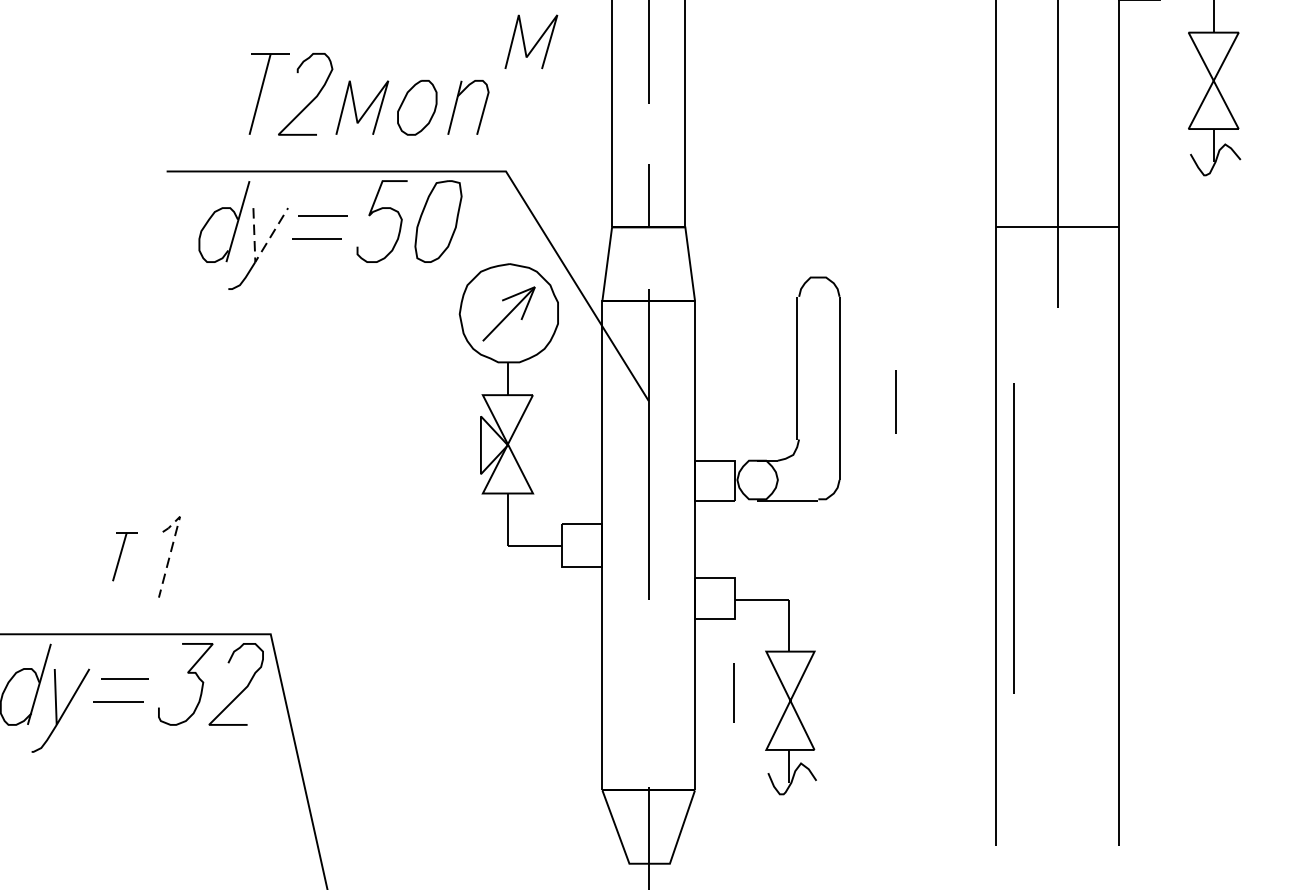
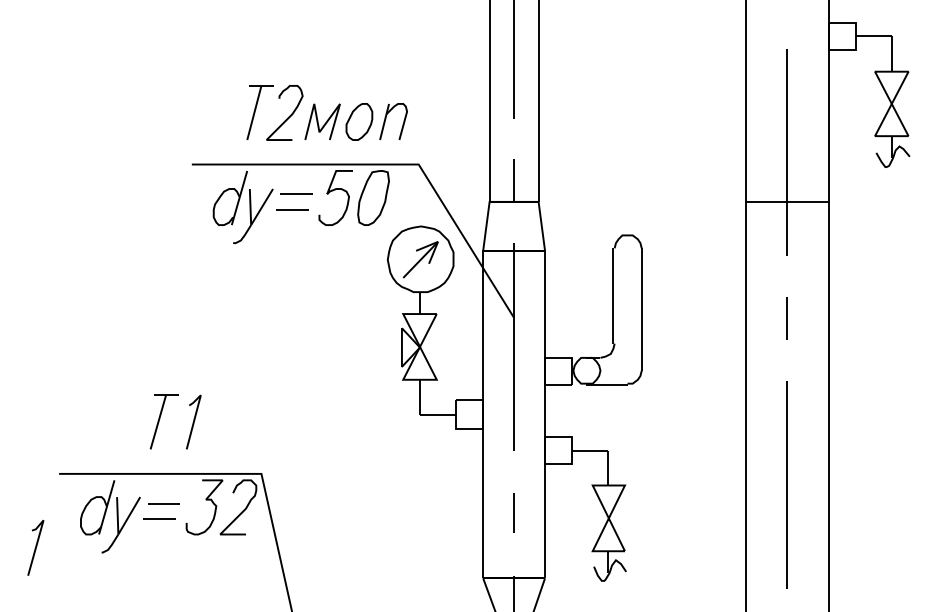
line: (534, 44) -> (437, 79), removed
line: (257, 258) -> (252, 222), dashed -> solid
line: (894, 401) -> (786, 318), moved
line: (1012, 537) -> (786, 484), moved
line: (173, 543) -> (196, 413), dashed -> solid
part: (124, 555) -> (163, 421), size x1.67
line: (733, 692) -> (513, 512), moved

